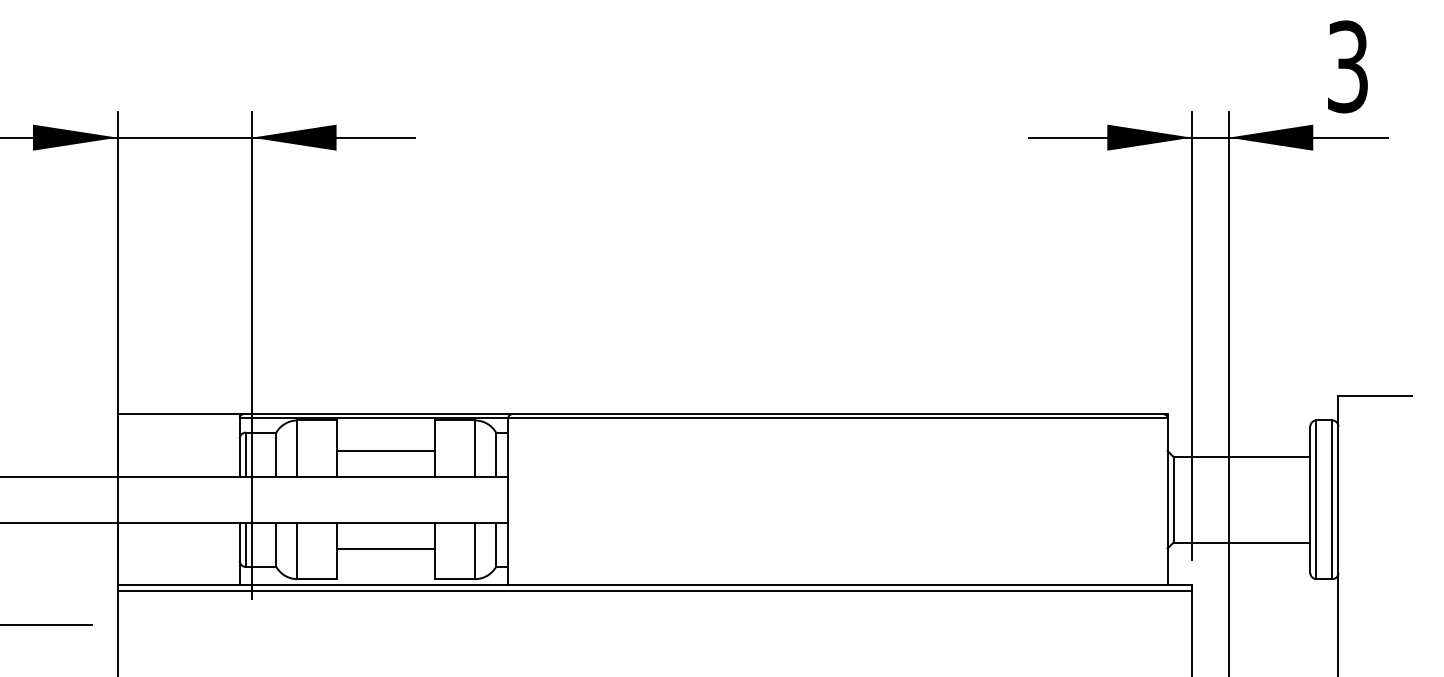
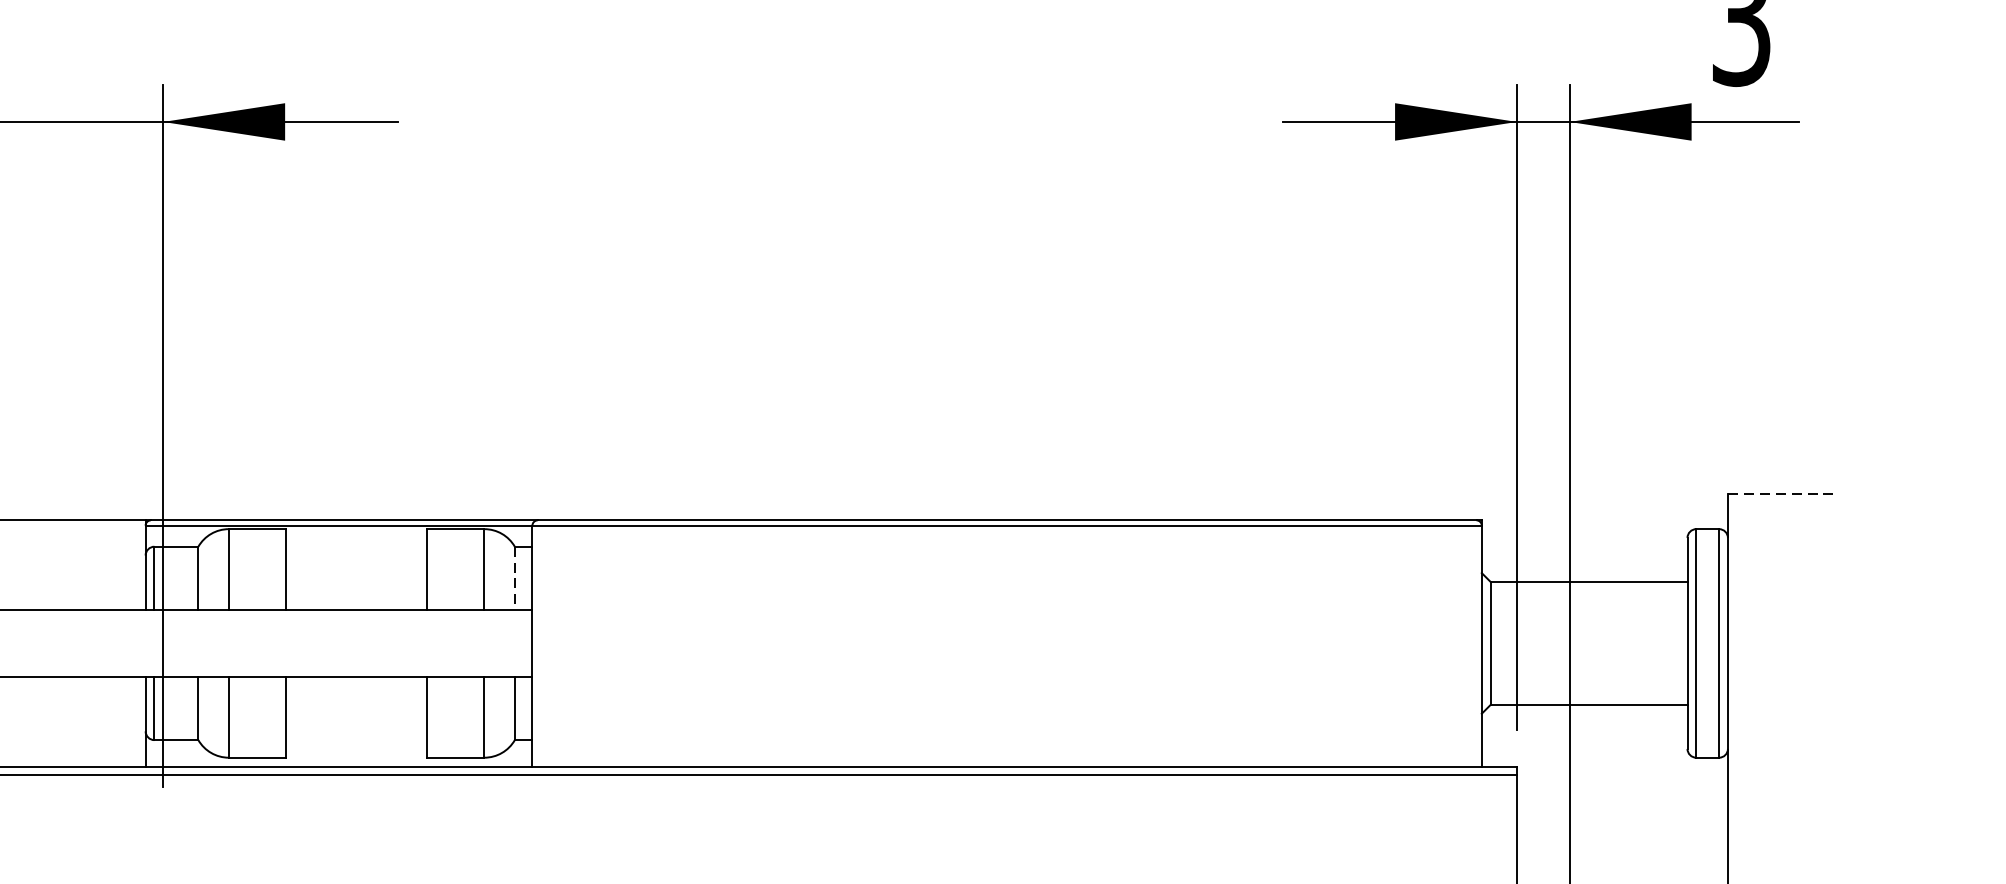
line: (1375, 396) -> (1781, 494), solid -> dashed
line: (386, 450) -> (357, 572), removed
line: (496, 454) -> (515, 578), solid -> dashed
line: (386, 548) -> (357, 713), removed

